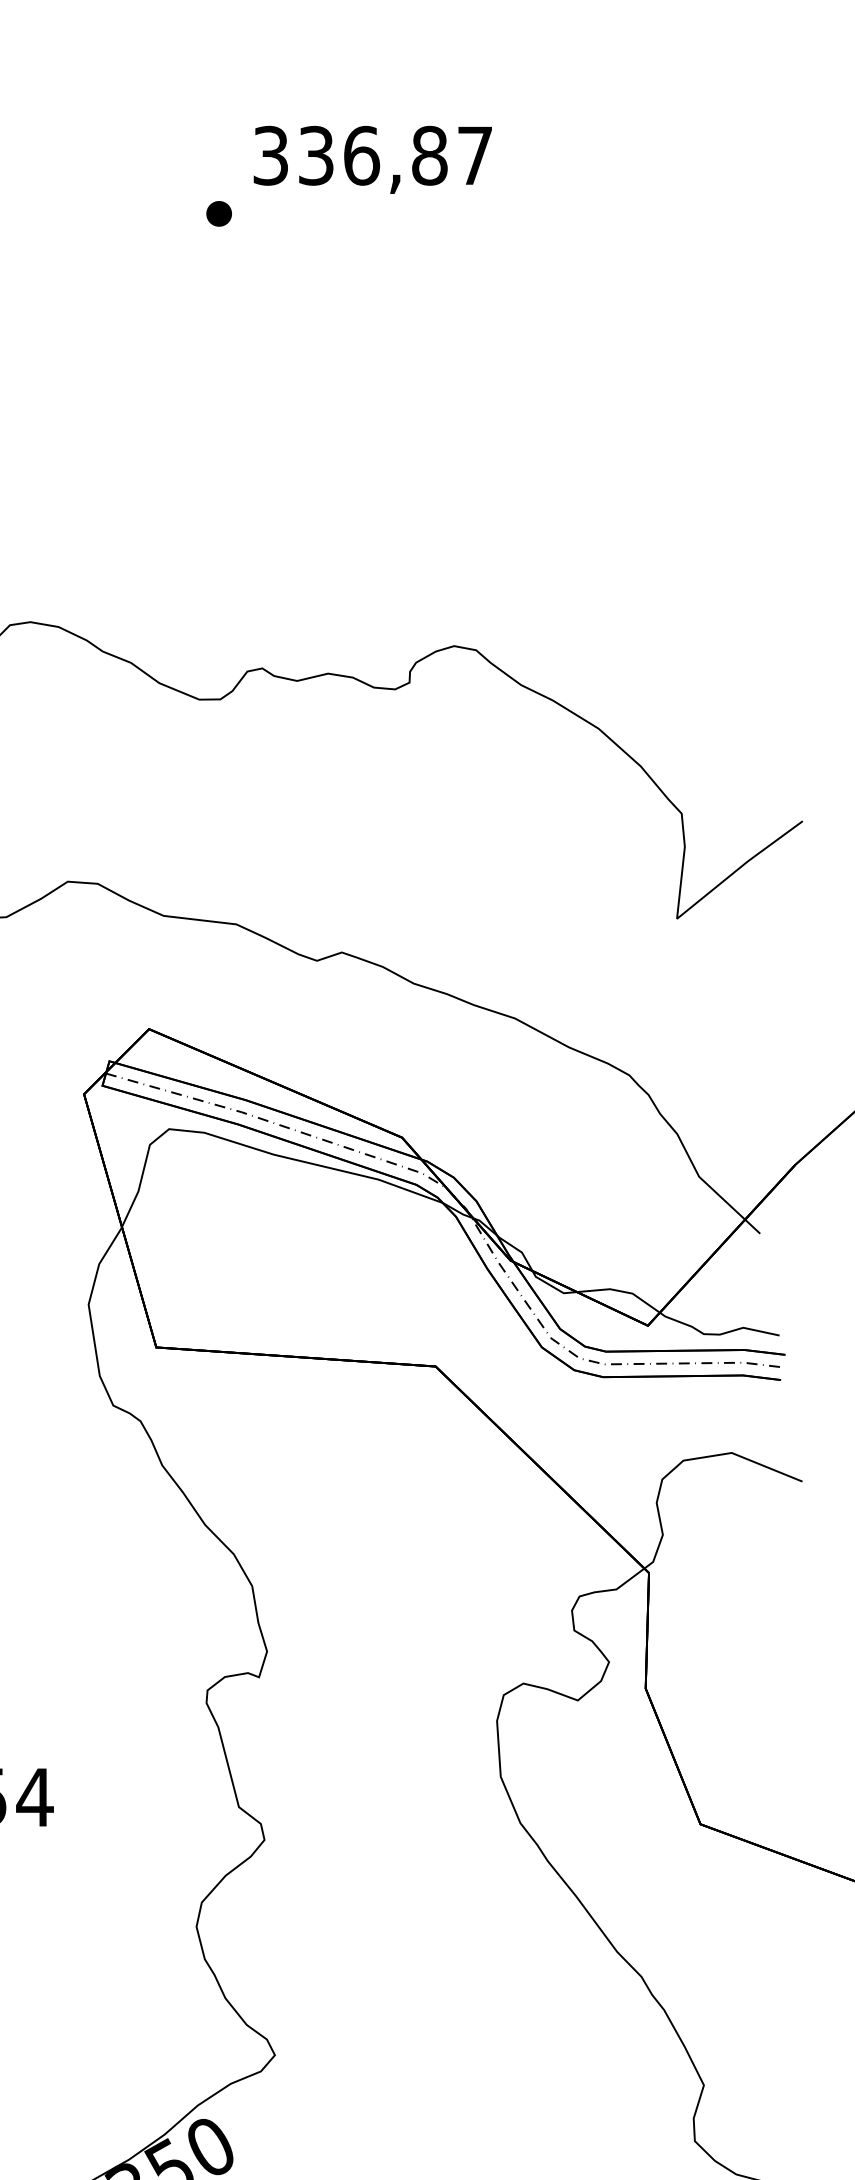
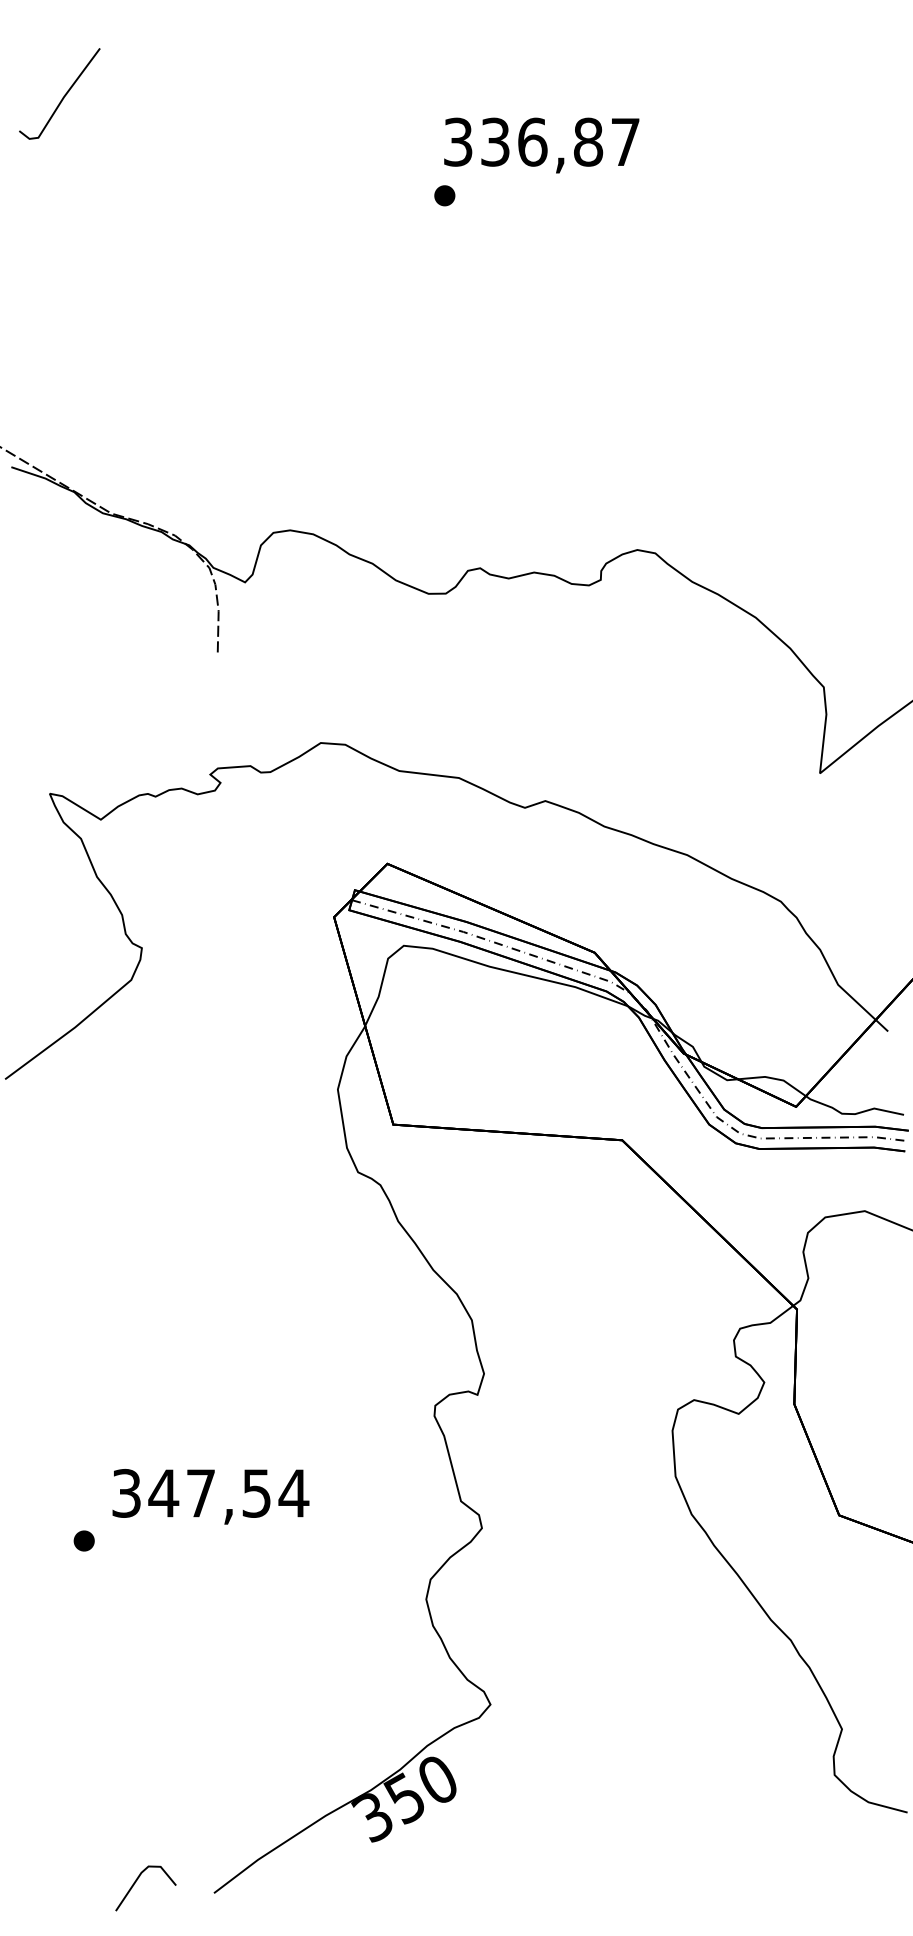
text: (372, 159) -> (541, 145), moved

